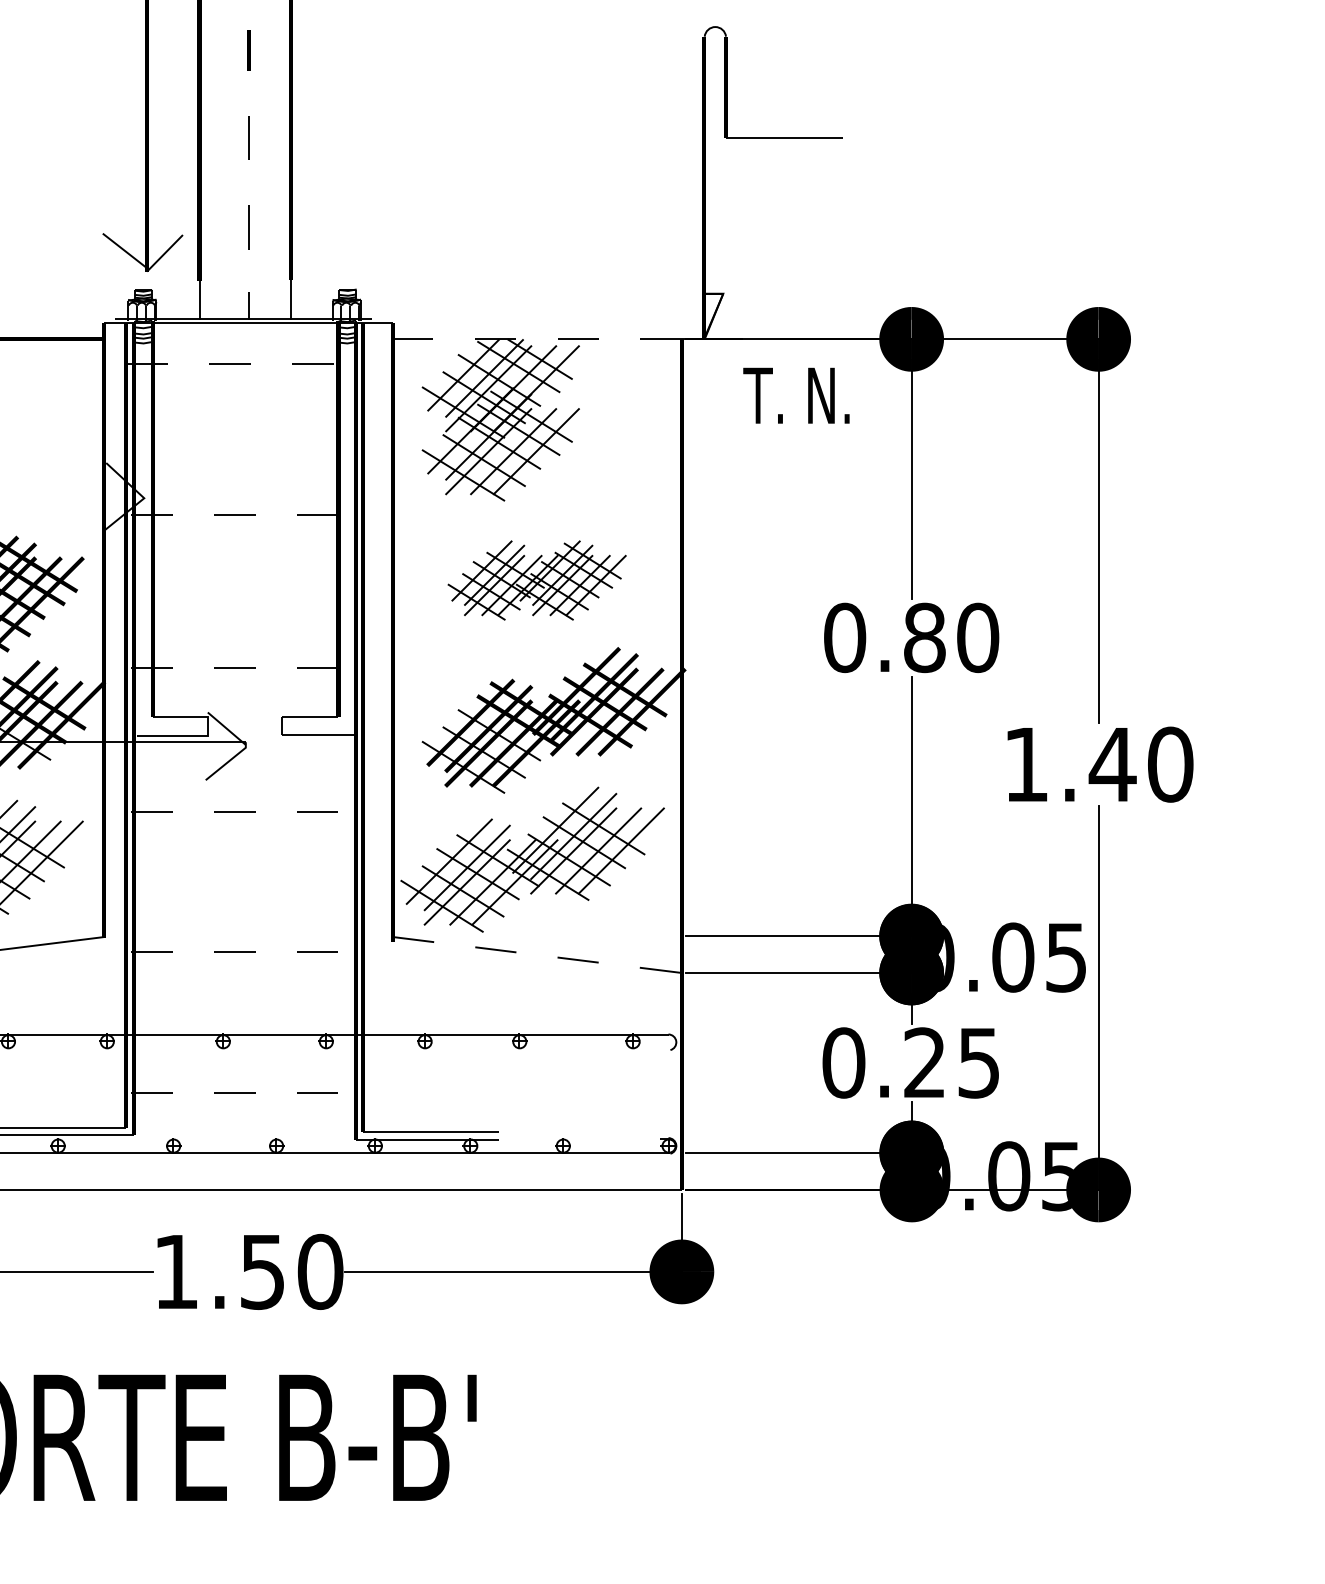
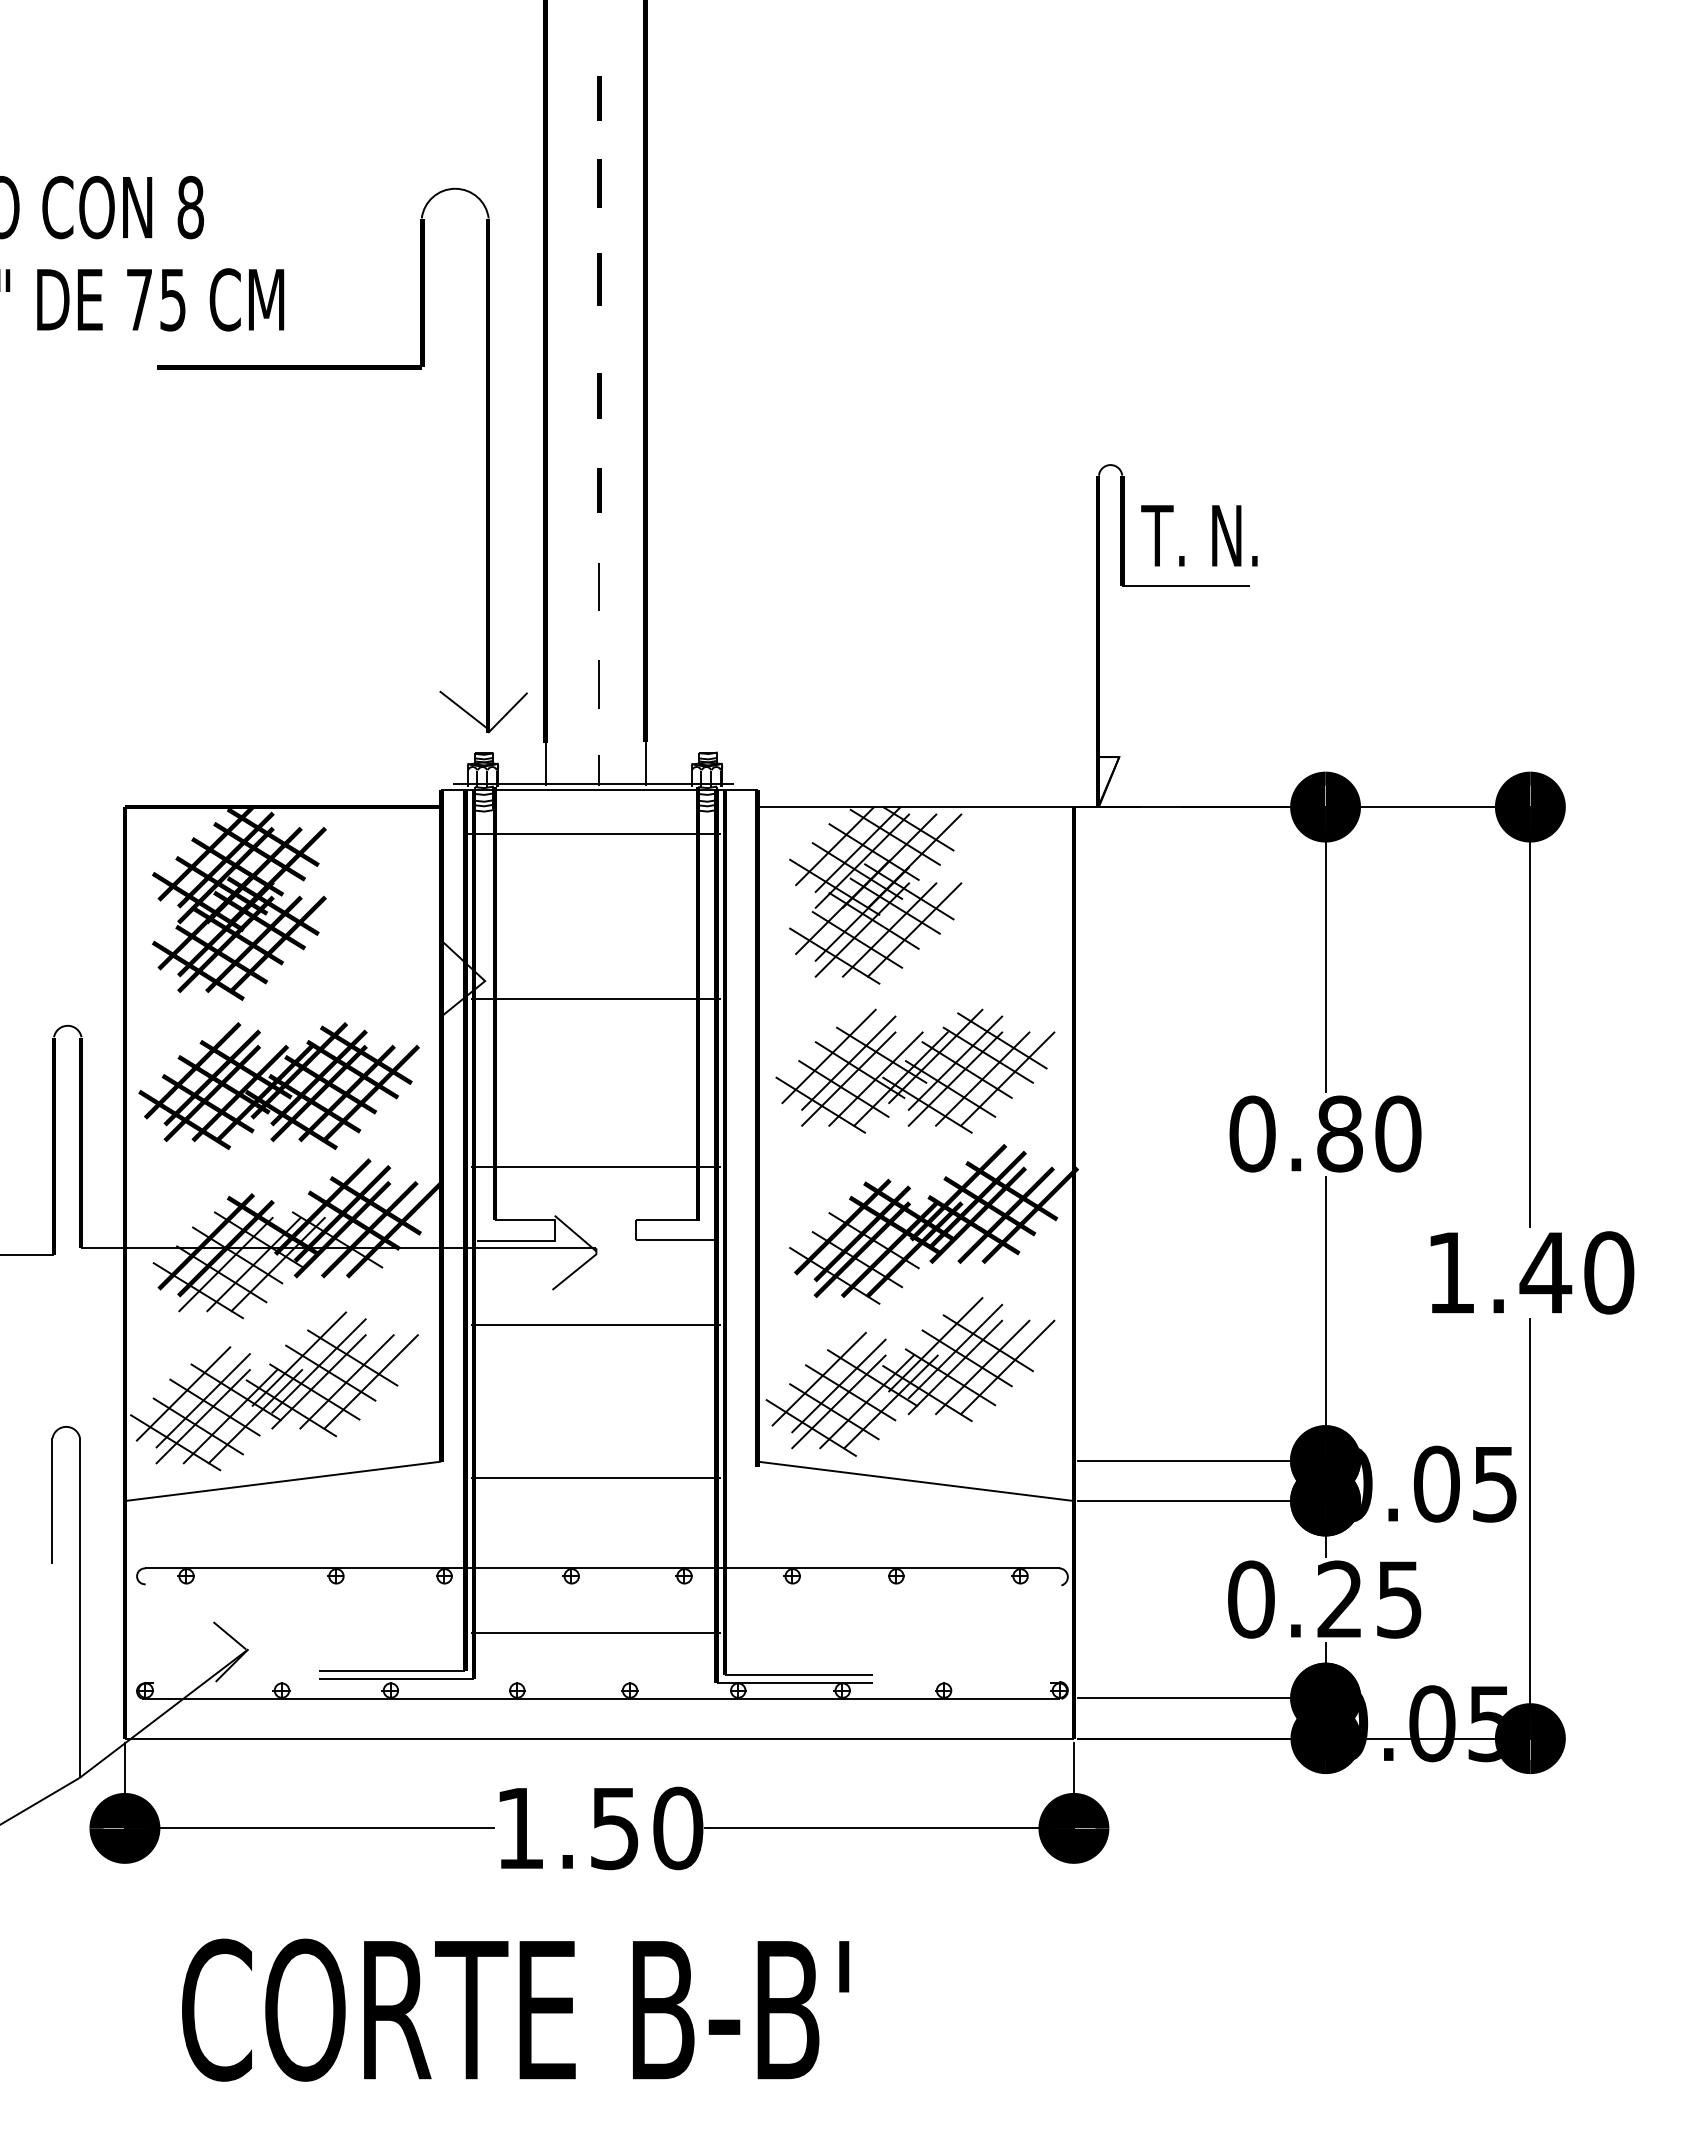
line: (537, 339) -> (915, 807), dashed -> solid
line: (242, 364) -> (592, 834), dashed -> solid
text: (796, 395) -> (1199, 535), moved
line: (245, 515) -> (595, 999), dashed -> solid
part: (537, 579) -> (915, 1070), size x1.43
line: (245, 667) -> (595, 1166), dashed -> solid
line: (245, 811) -> (595, 1324), dashed -> solid
line: (245, 951) -> (595, 1477), dashed -> solid
line: (538, 955) -> (916, 1481), dashed -> solid
line: (245, 1093) -> (595, 1632), dashed -> solid

